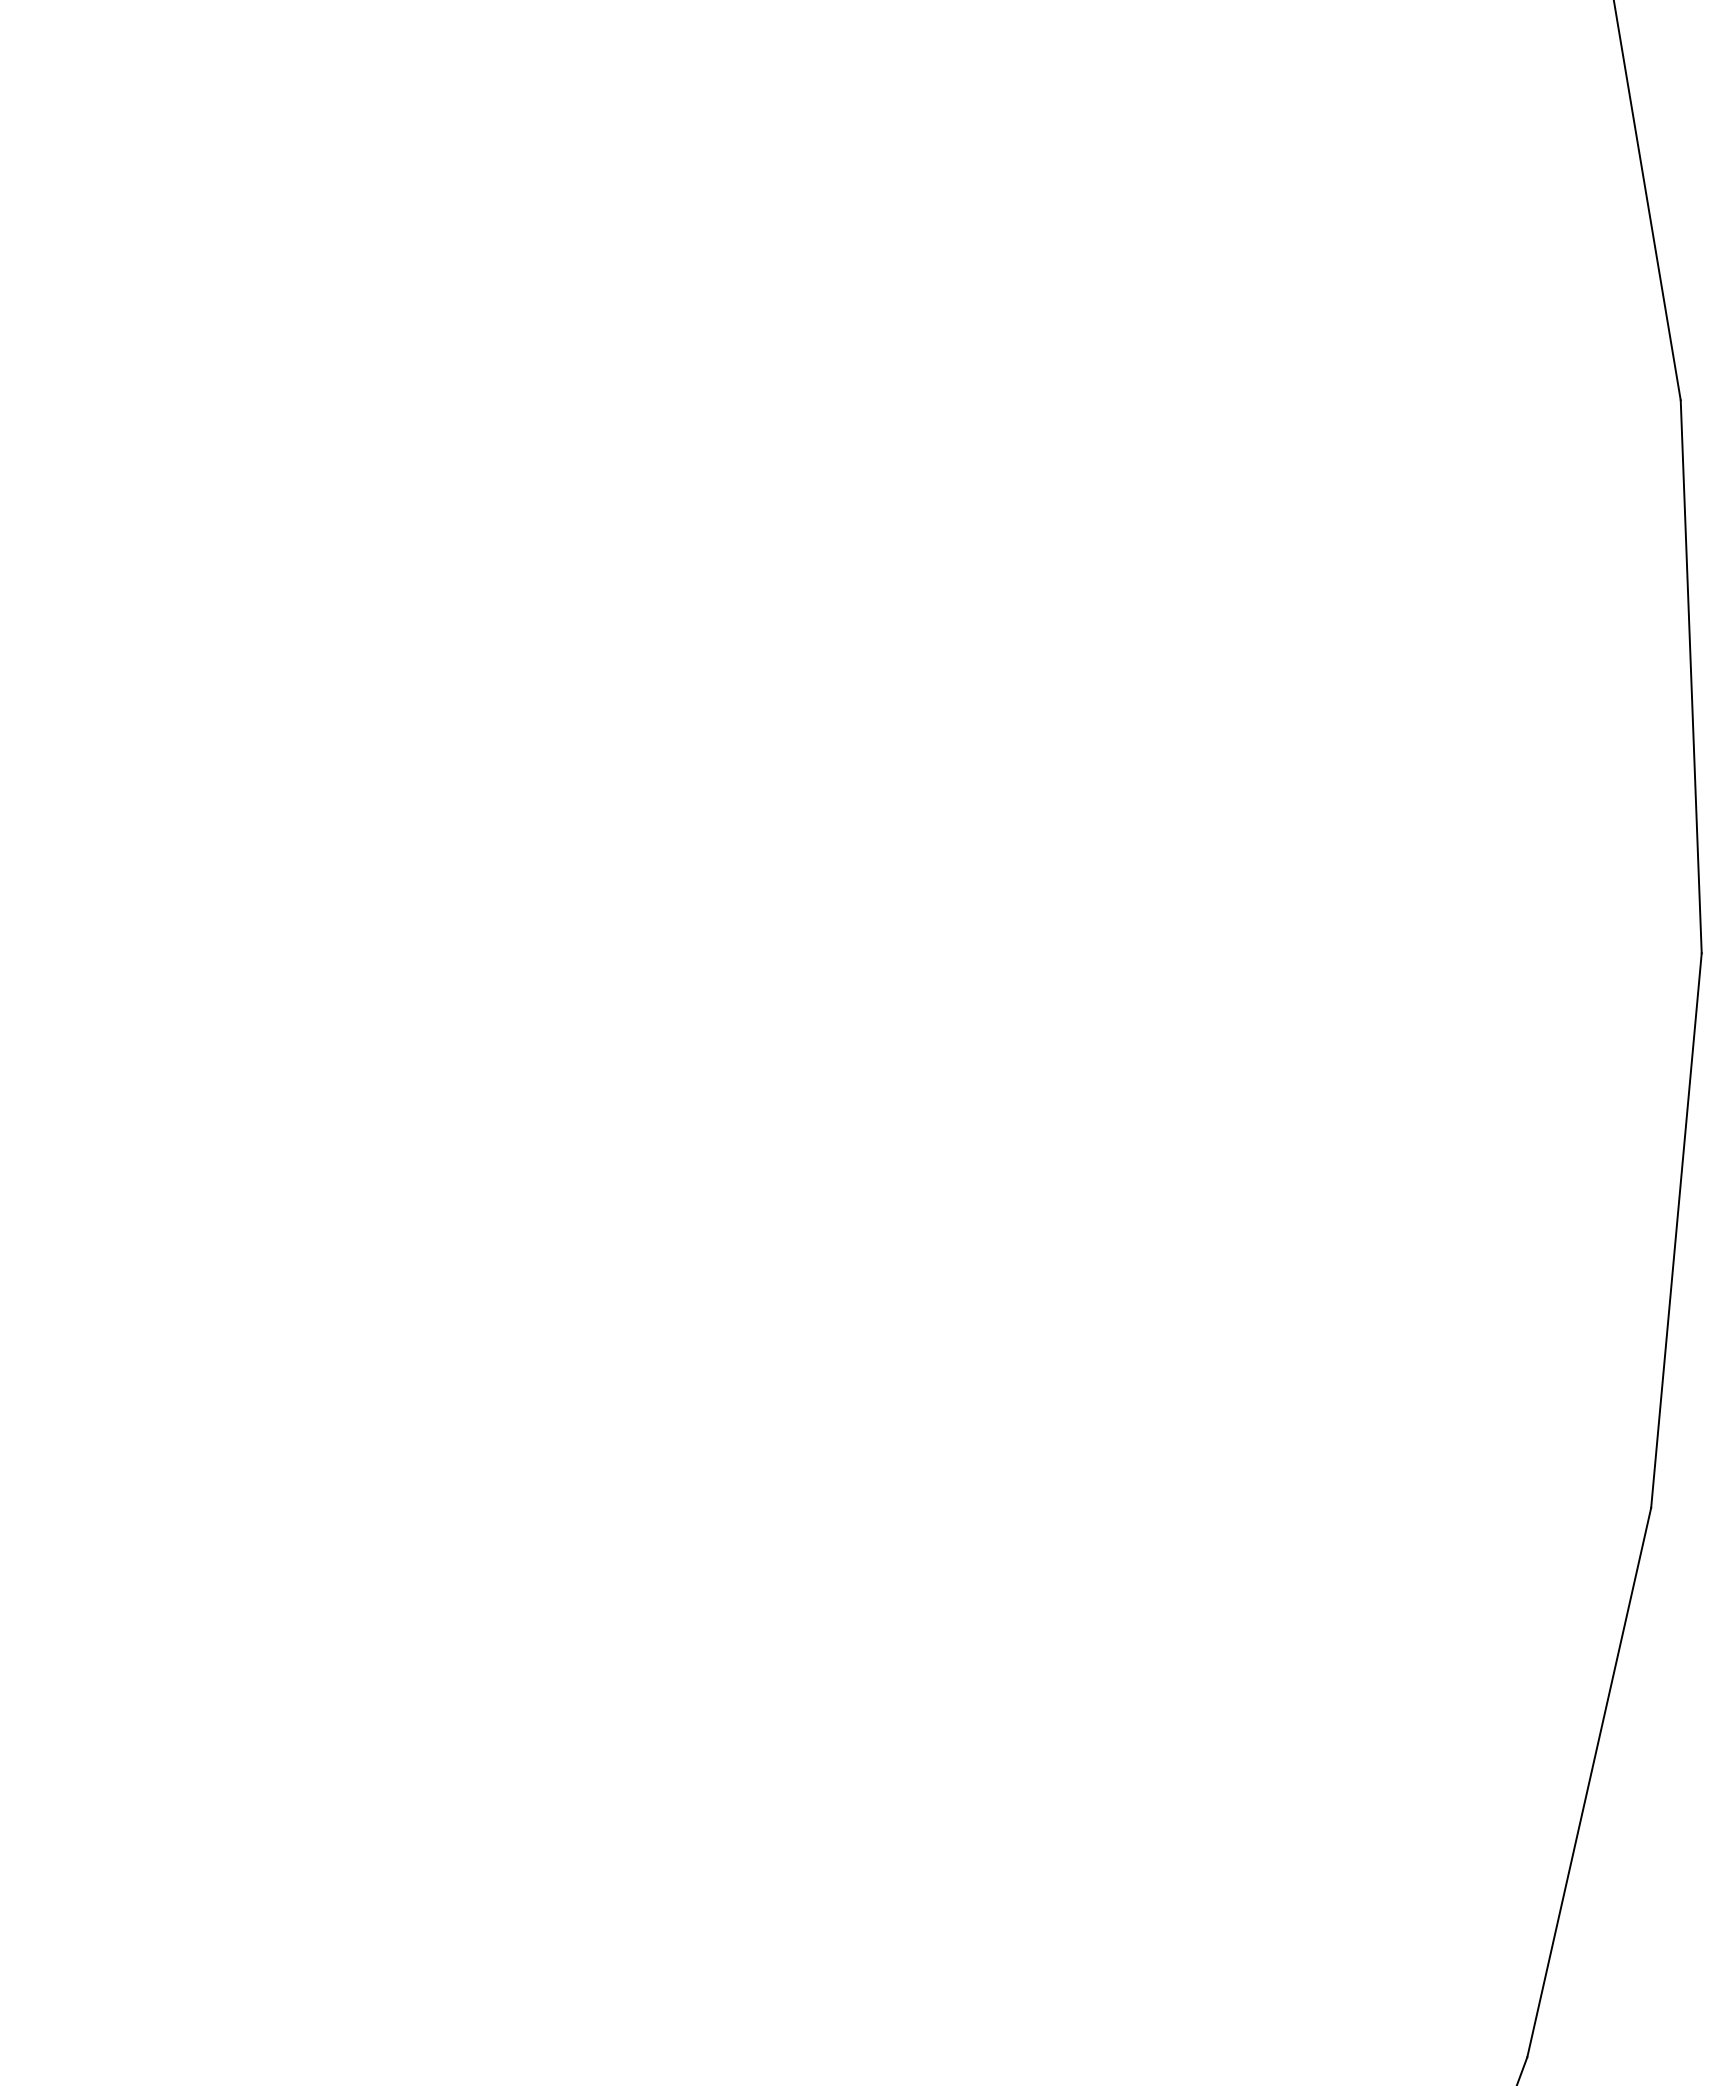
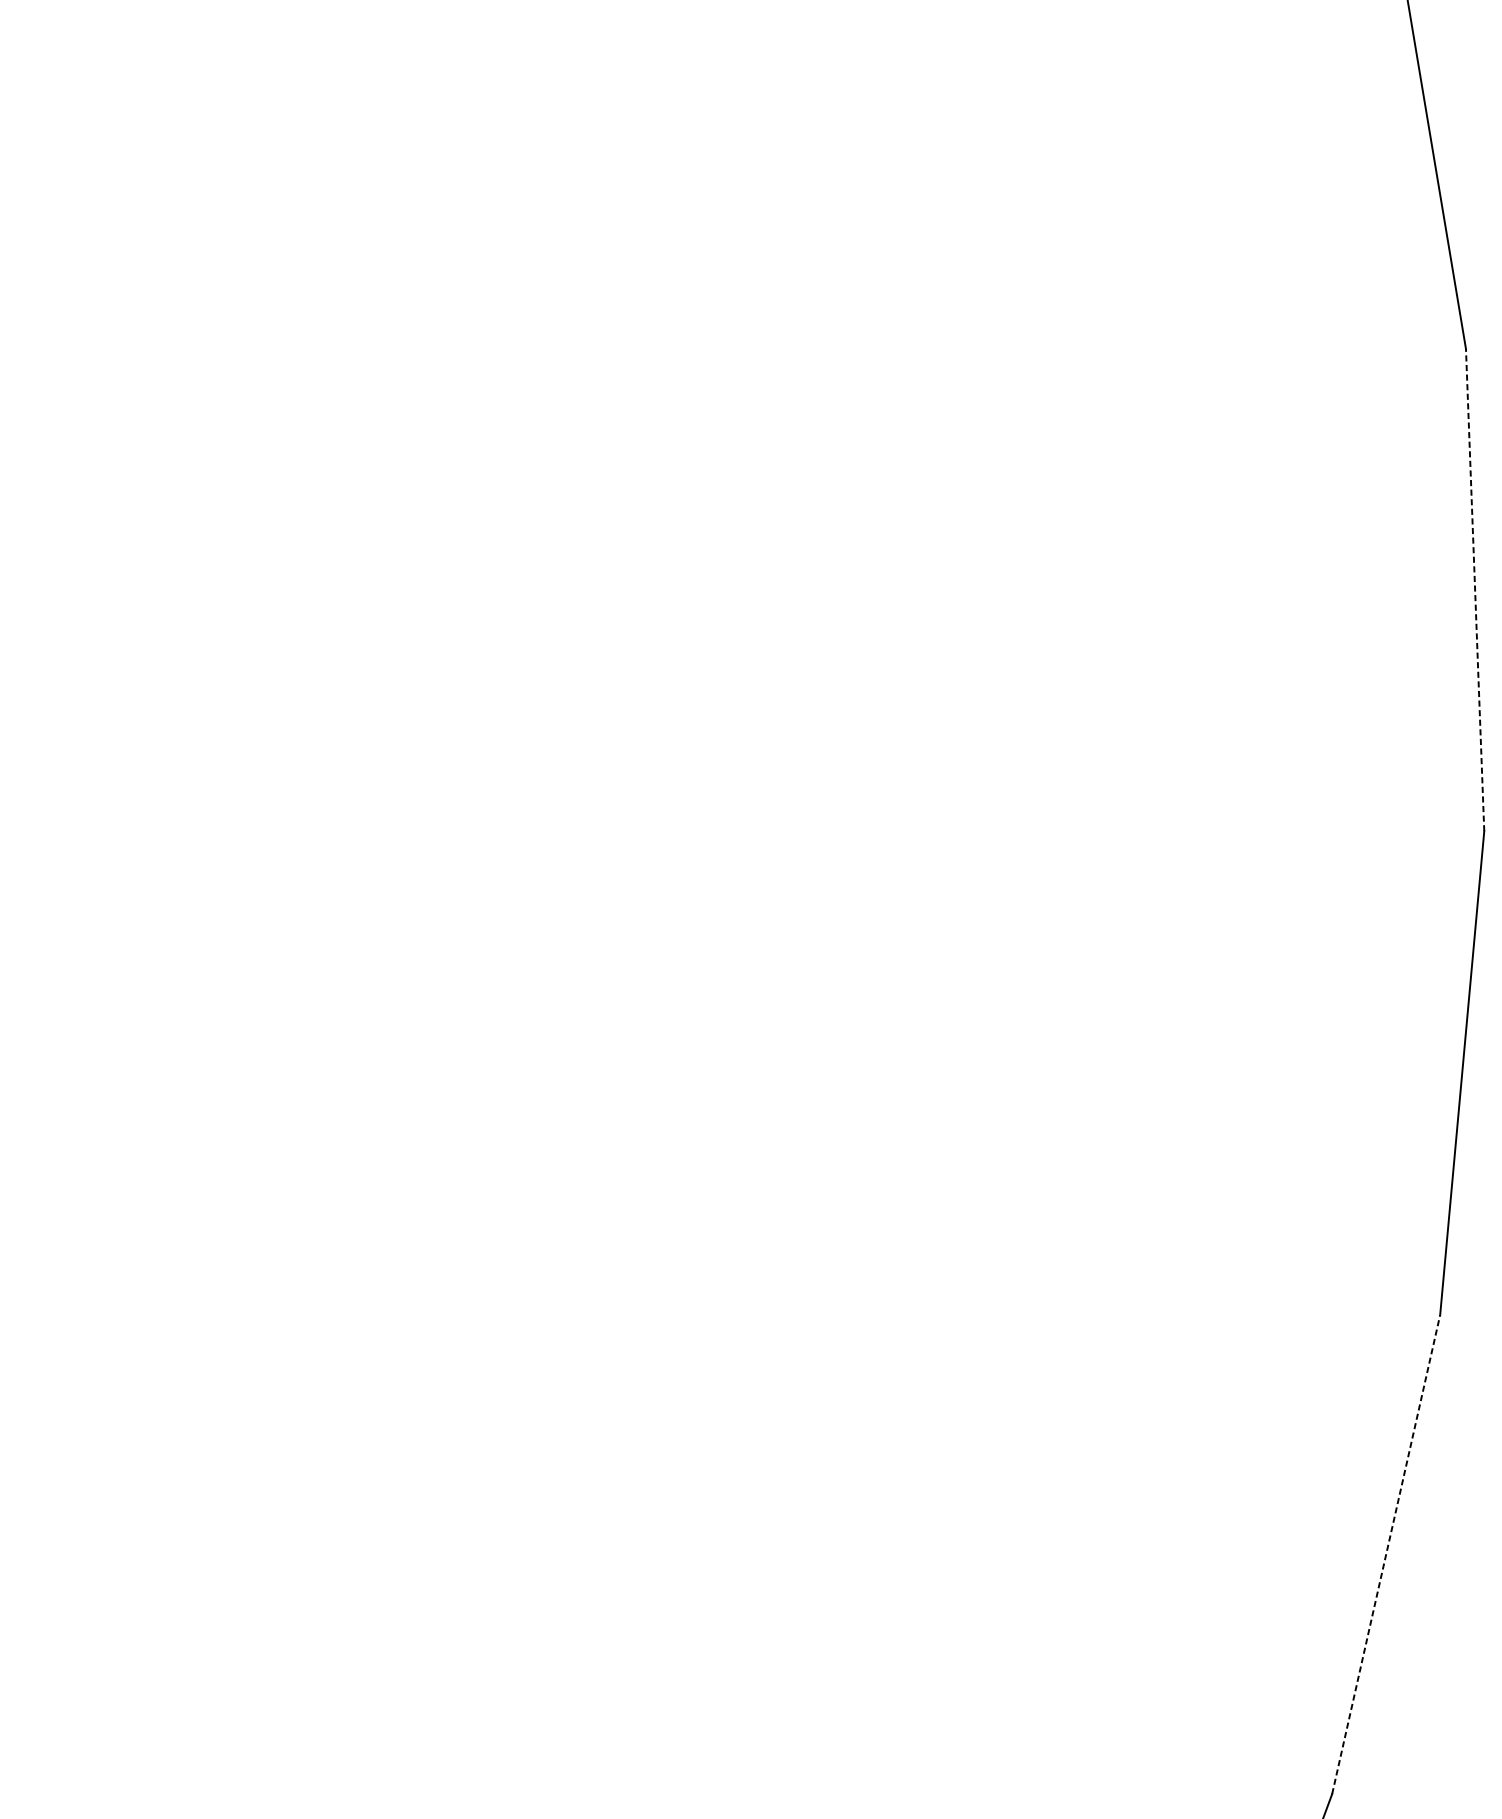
line: (1691, 676) -> (1475, 589), solid -> dashed
line: (1589, 1782) -> (1386, 1554), solid -> dashed

